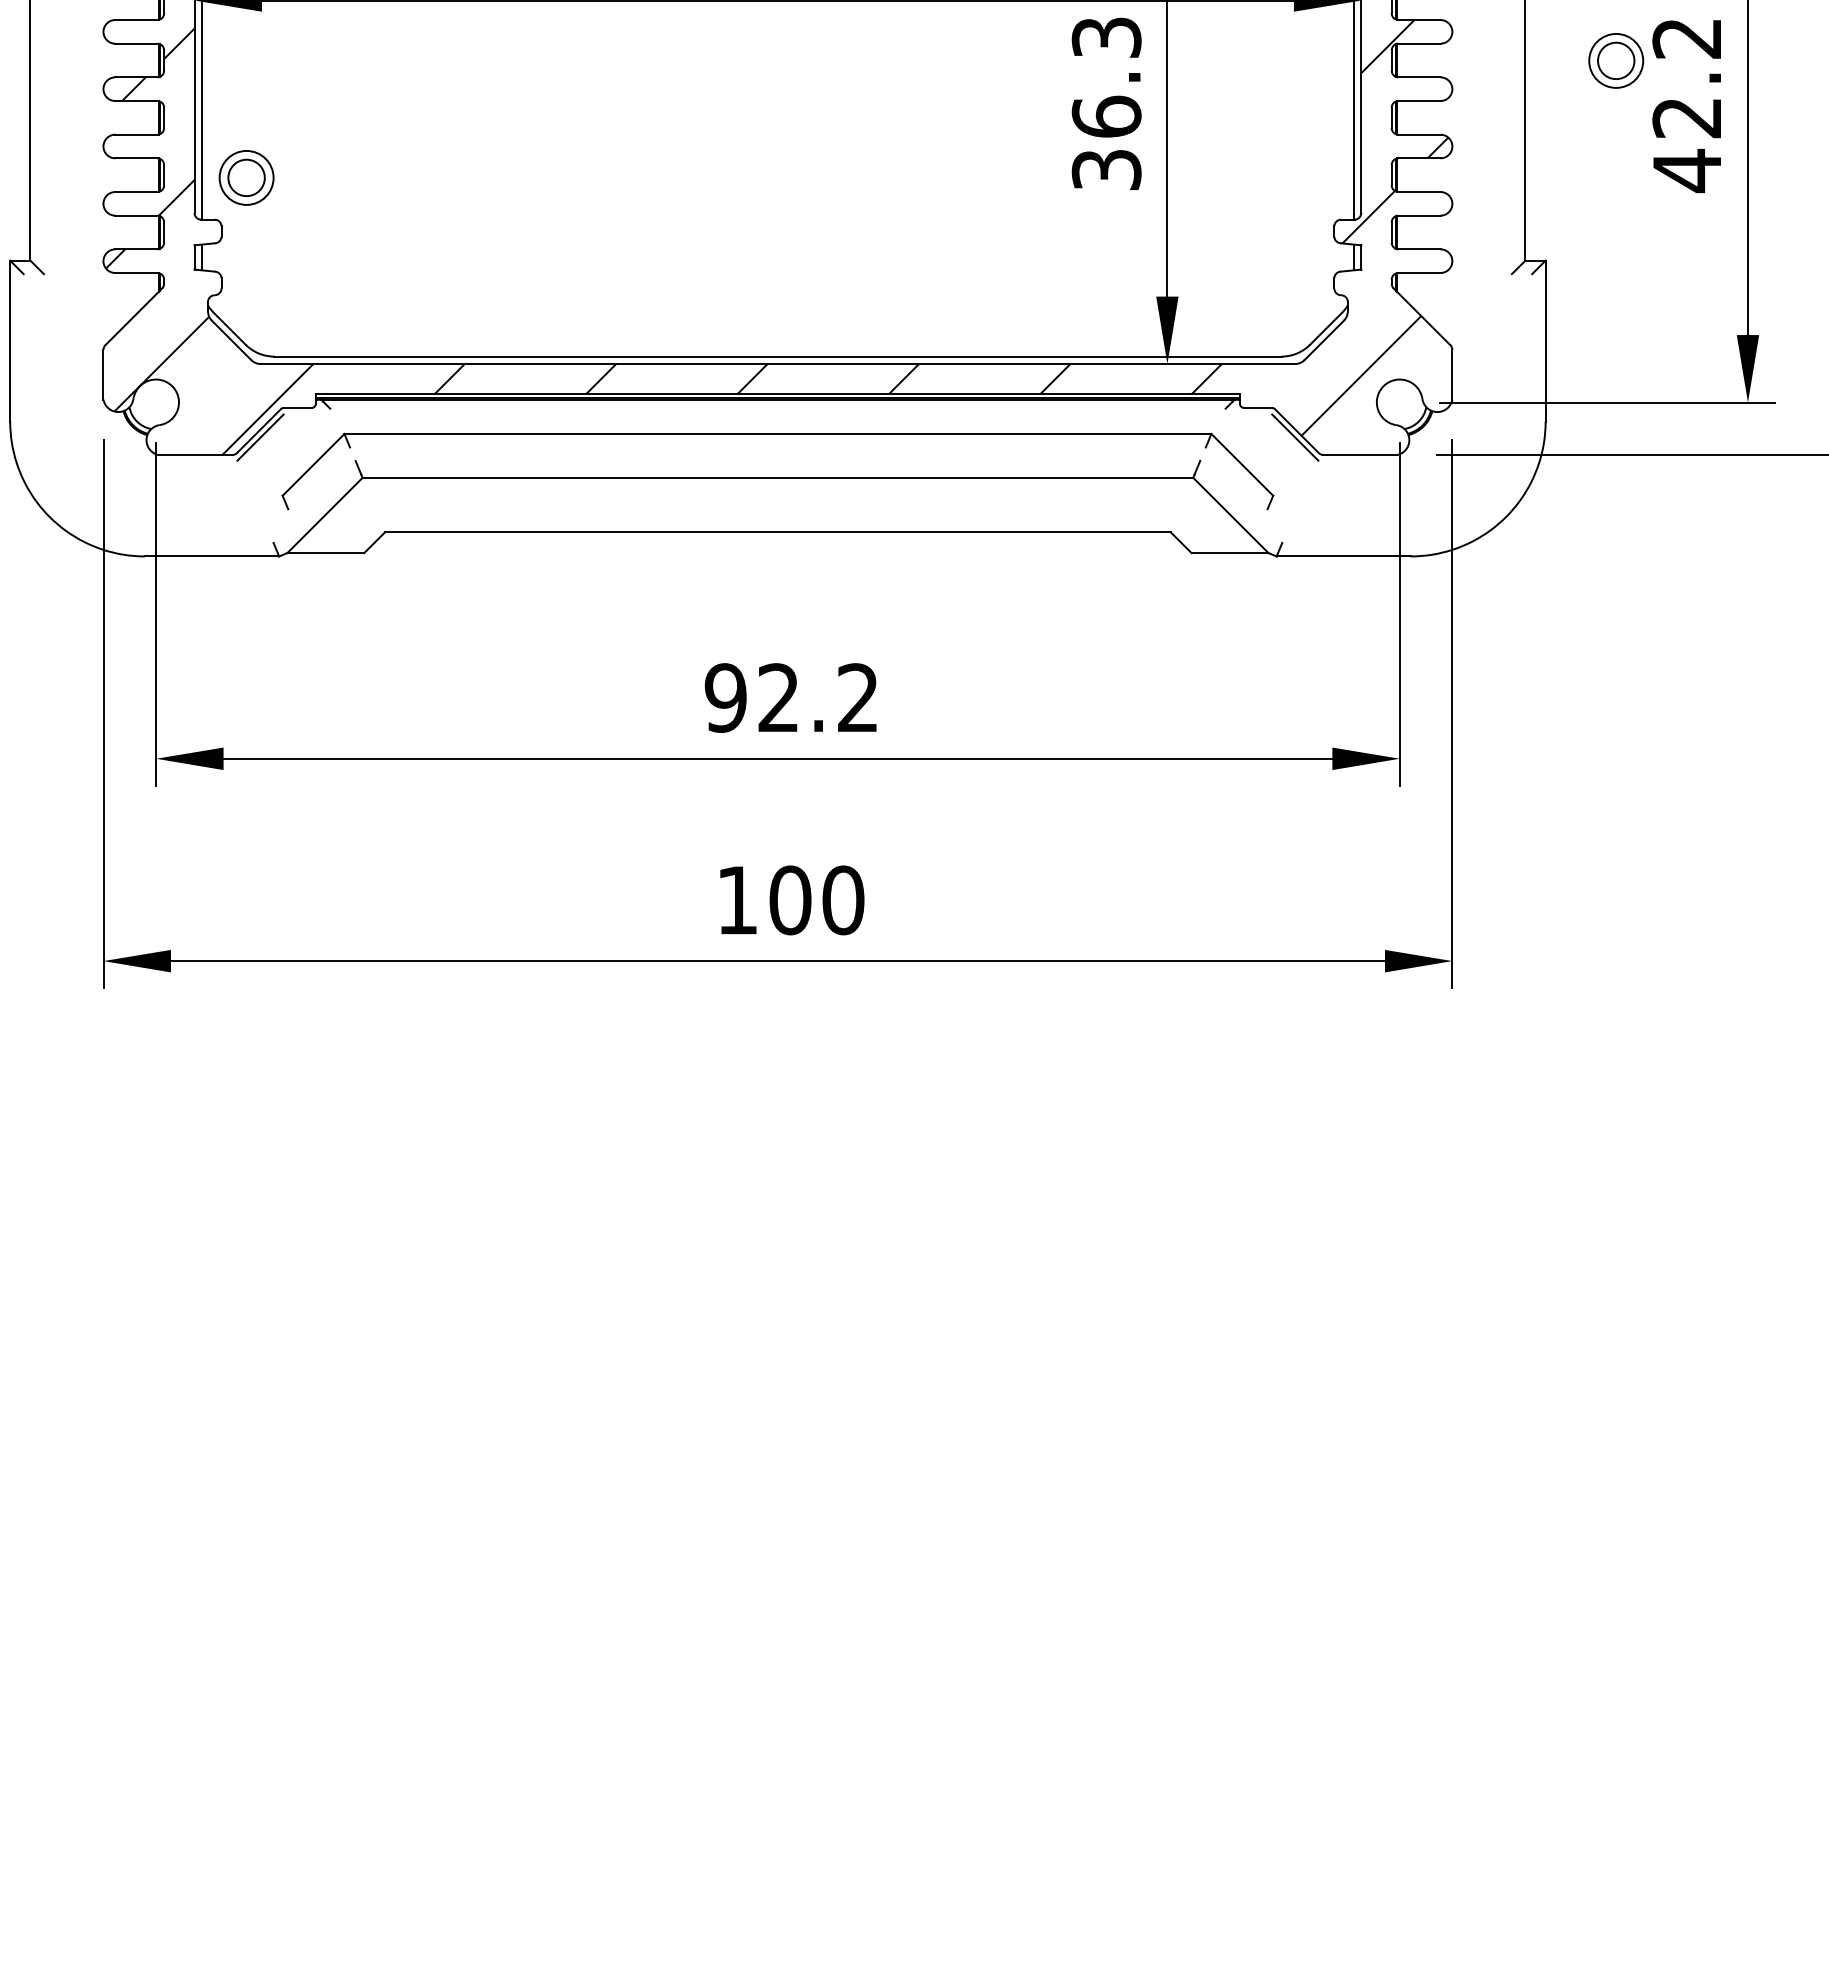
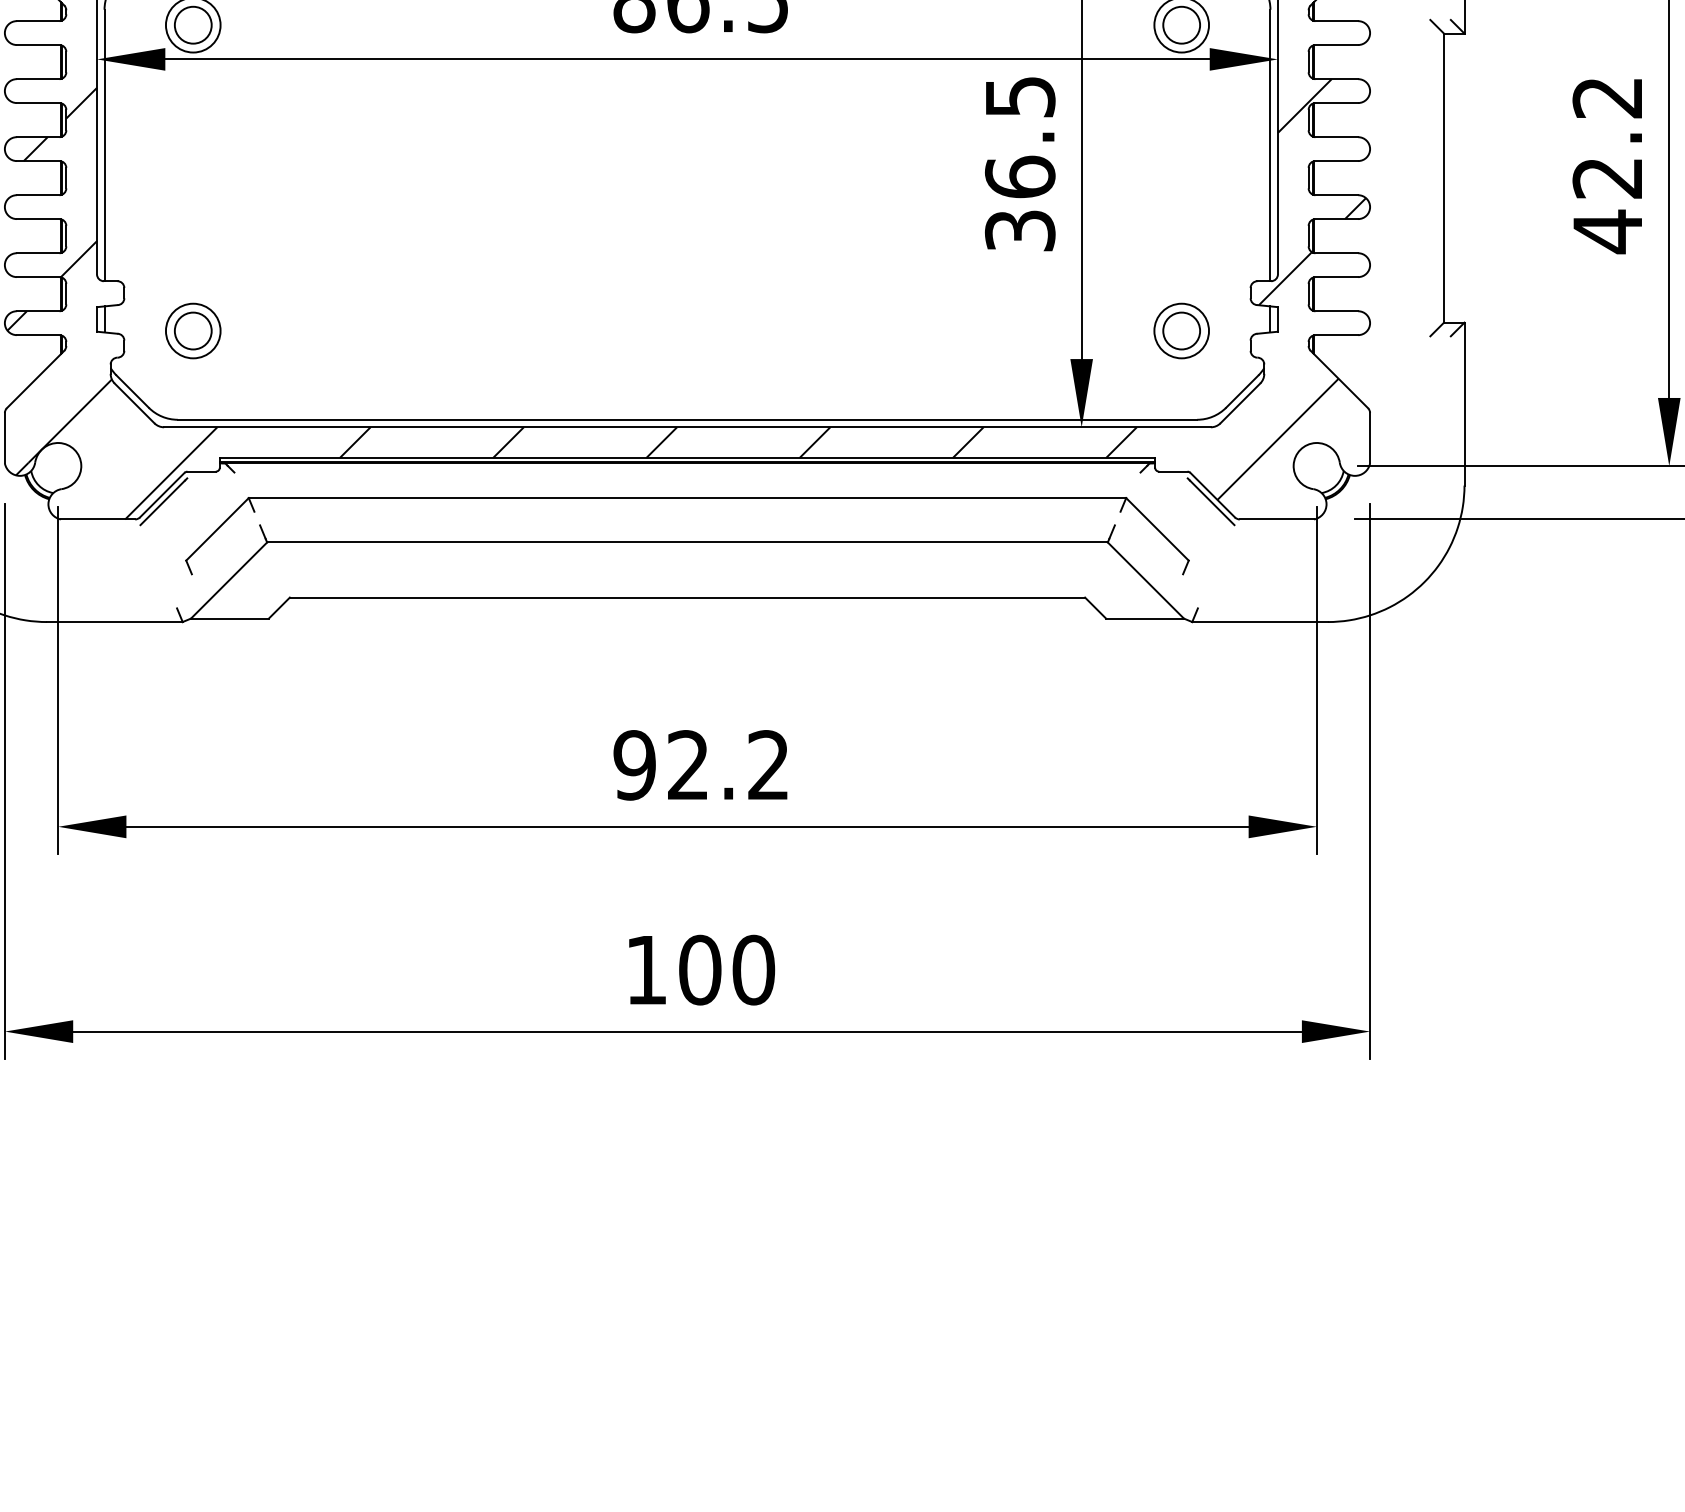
text: (1106, 37) -> (1020, 96), 36.3 -> 36.5
part: (1616, 60) -> (1181, 330), moved
part: (246, 177) -> (193, 330), moved

